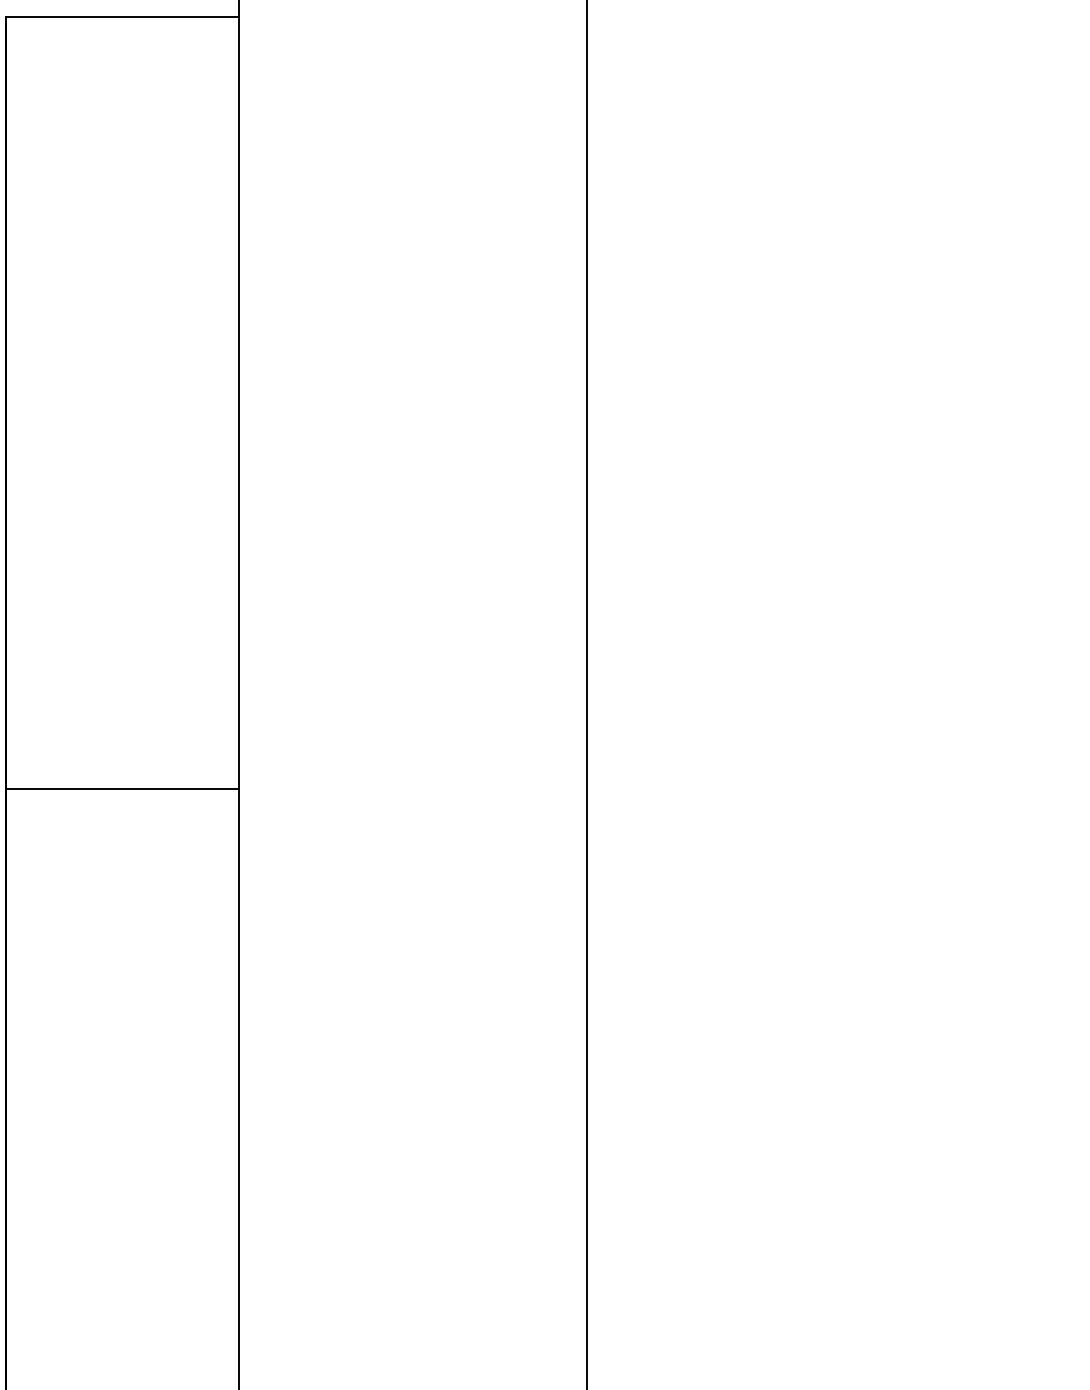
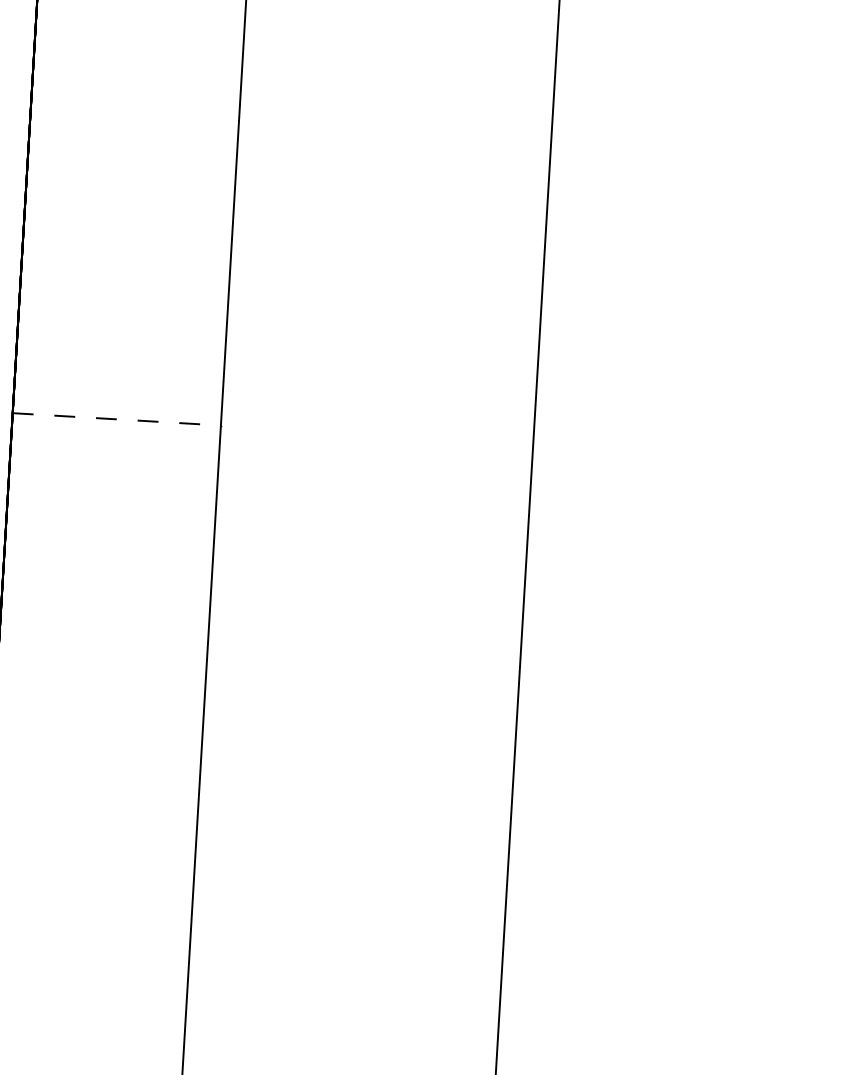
line: (123, 789) -> (117, 419), solid -> dashed

